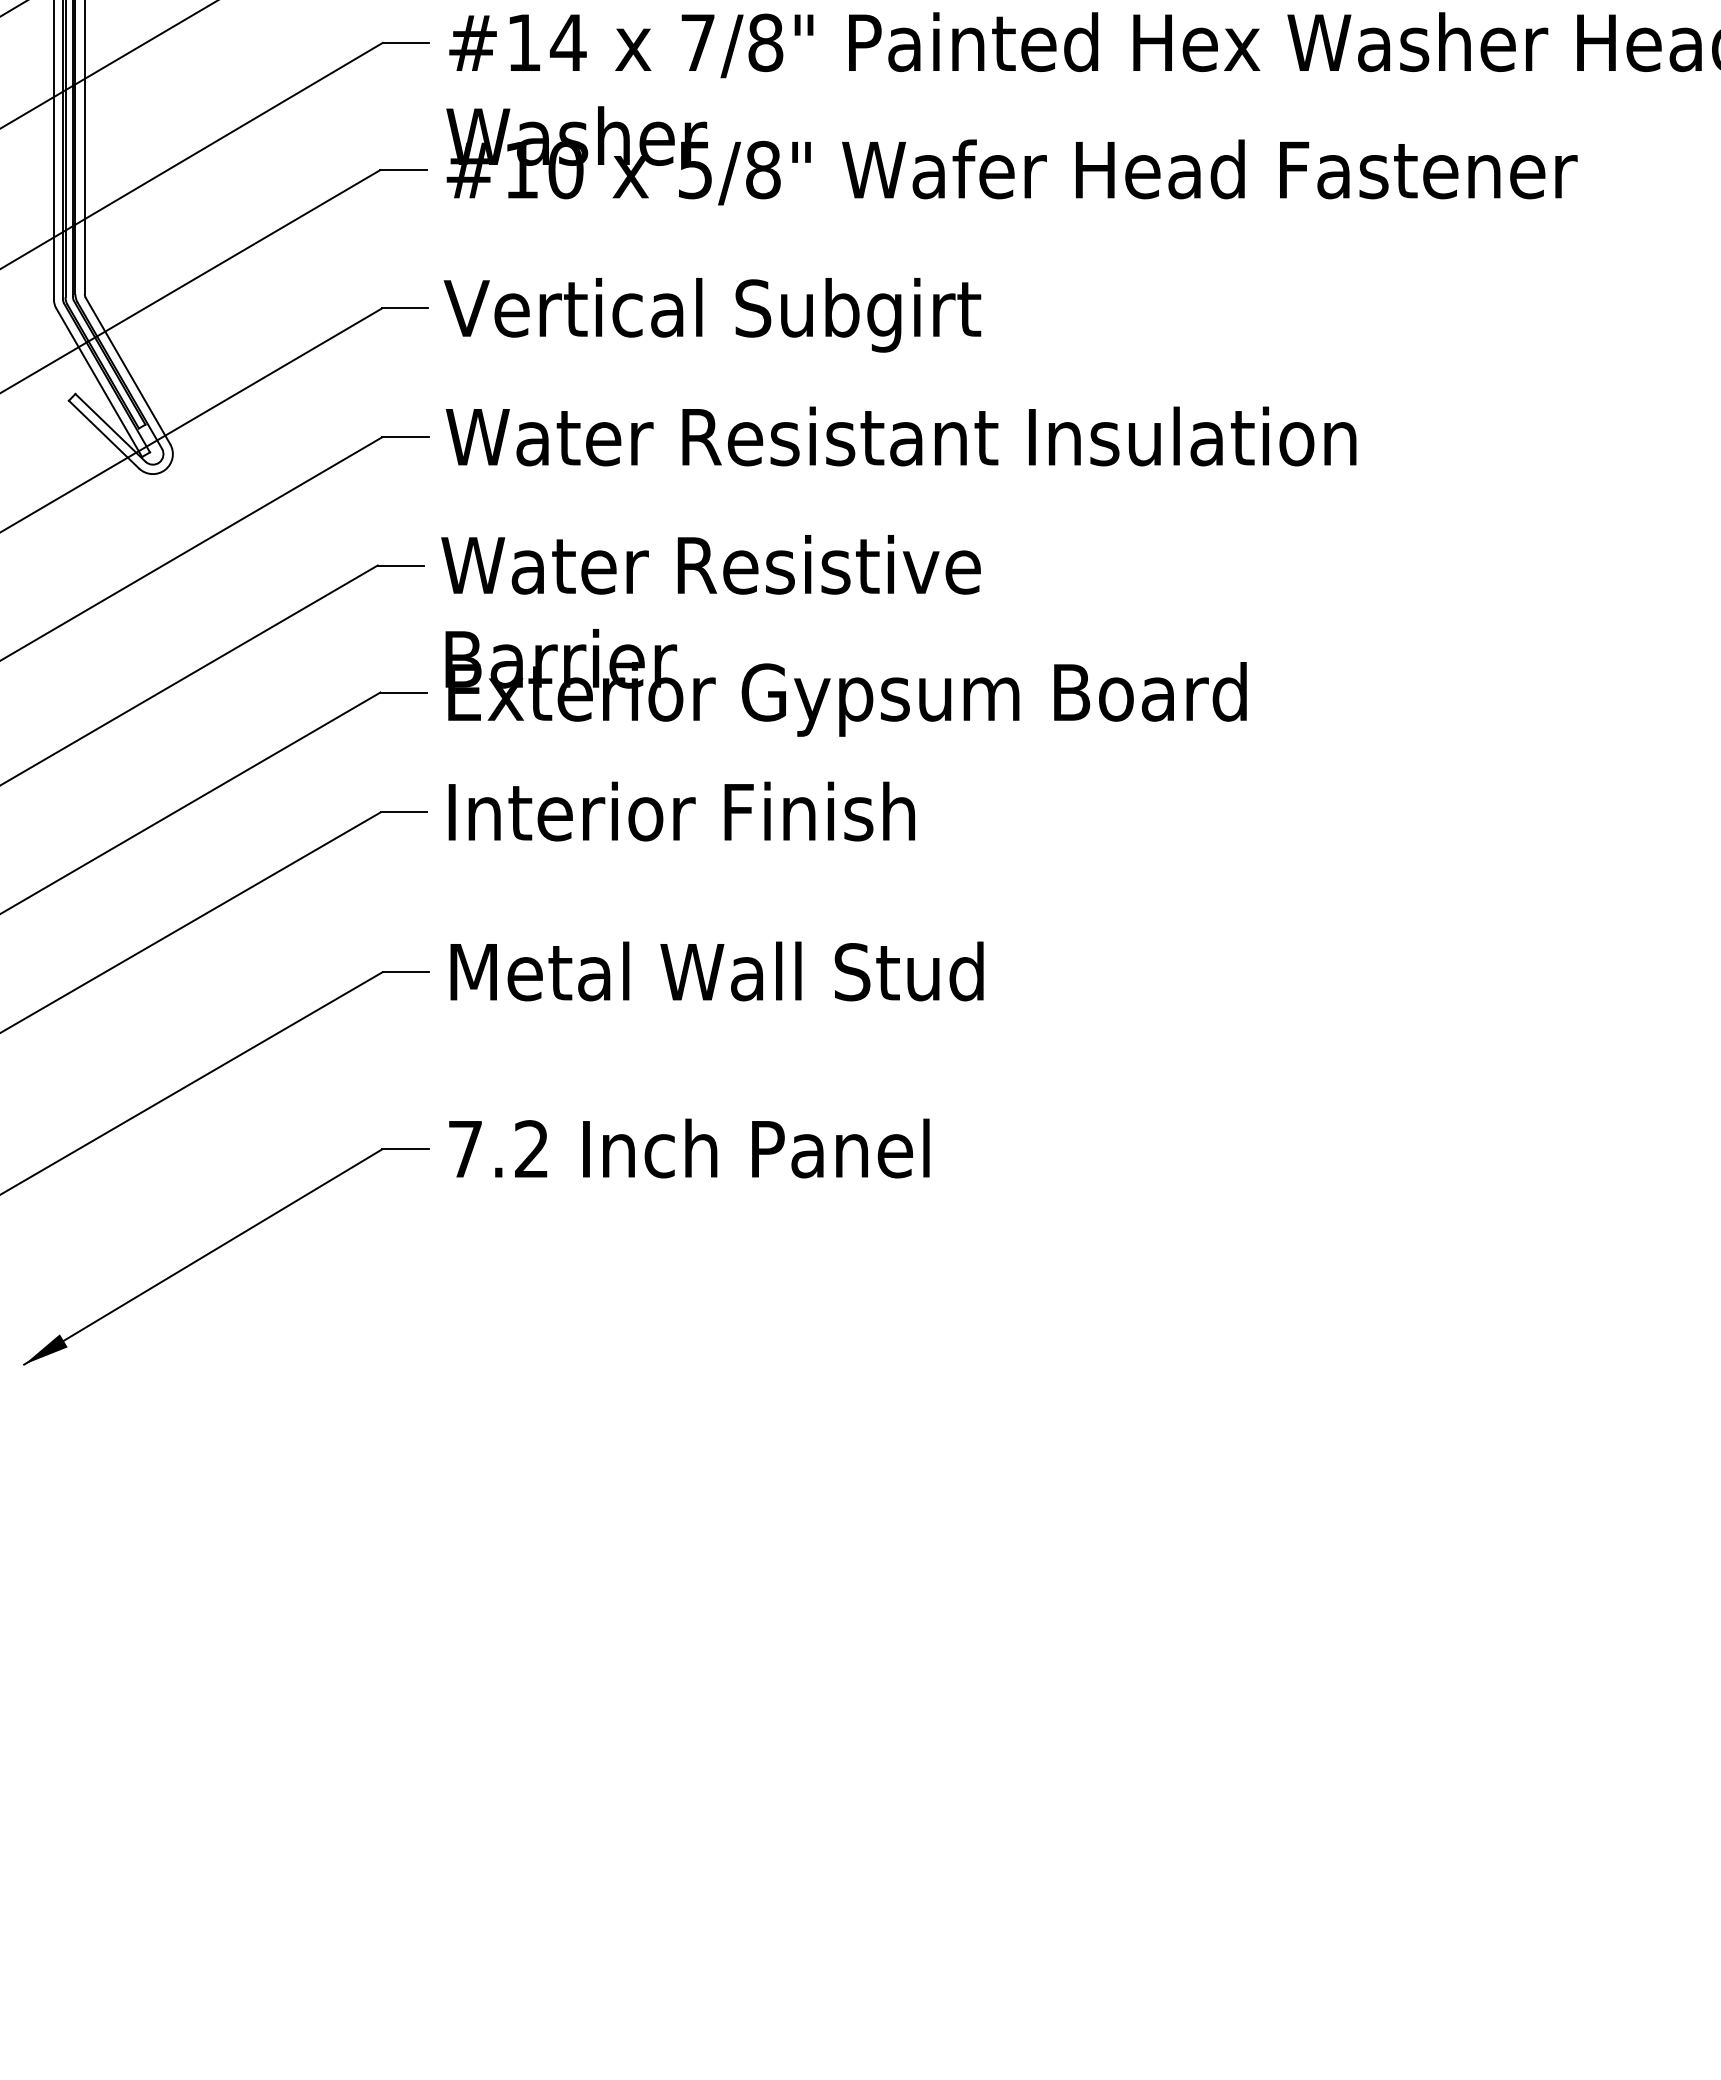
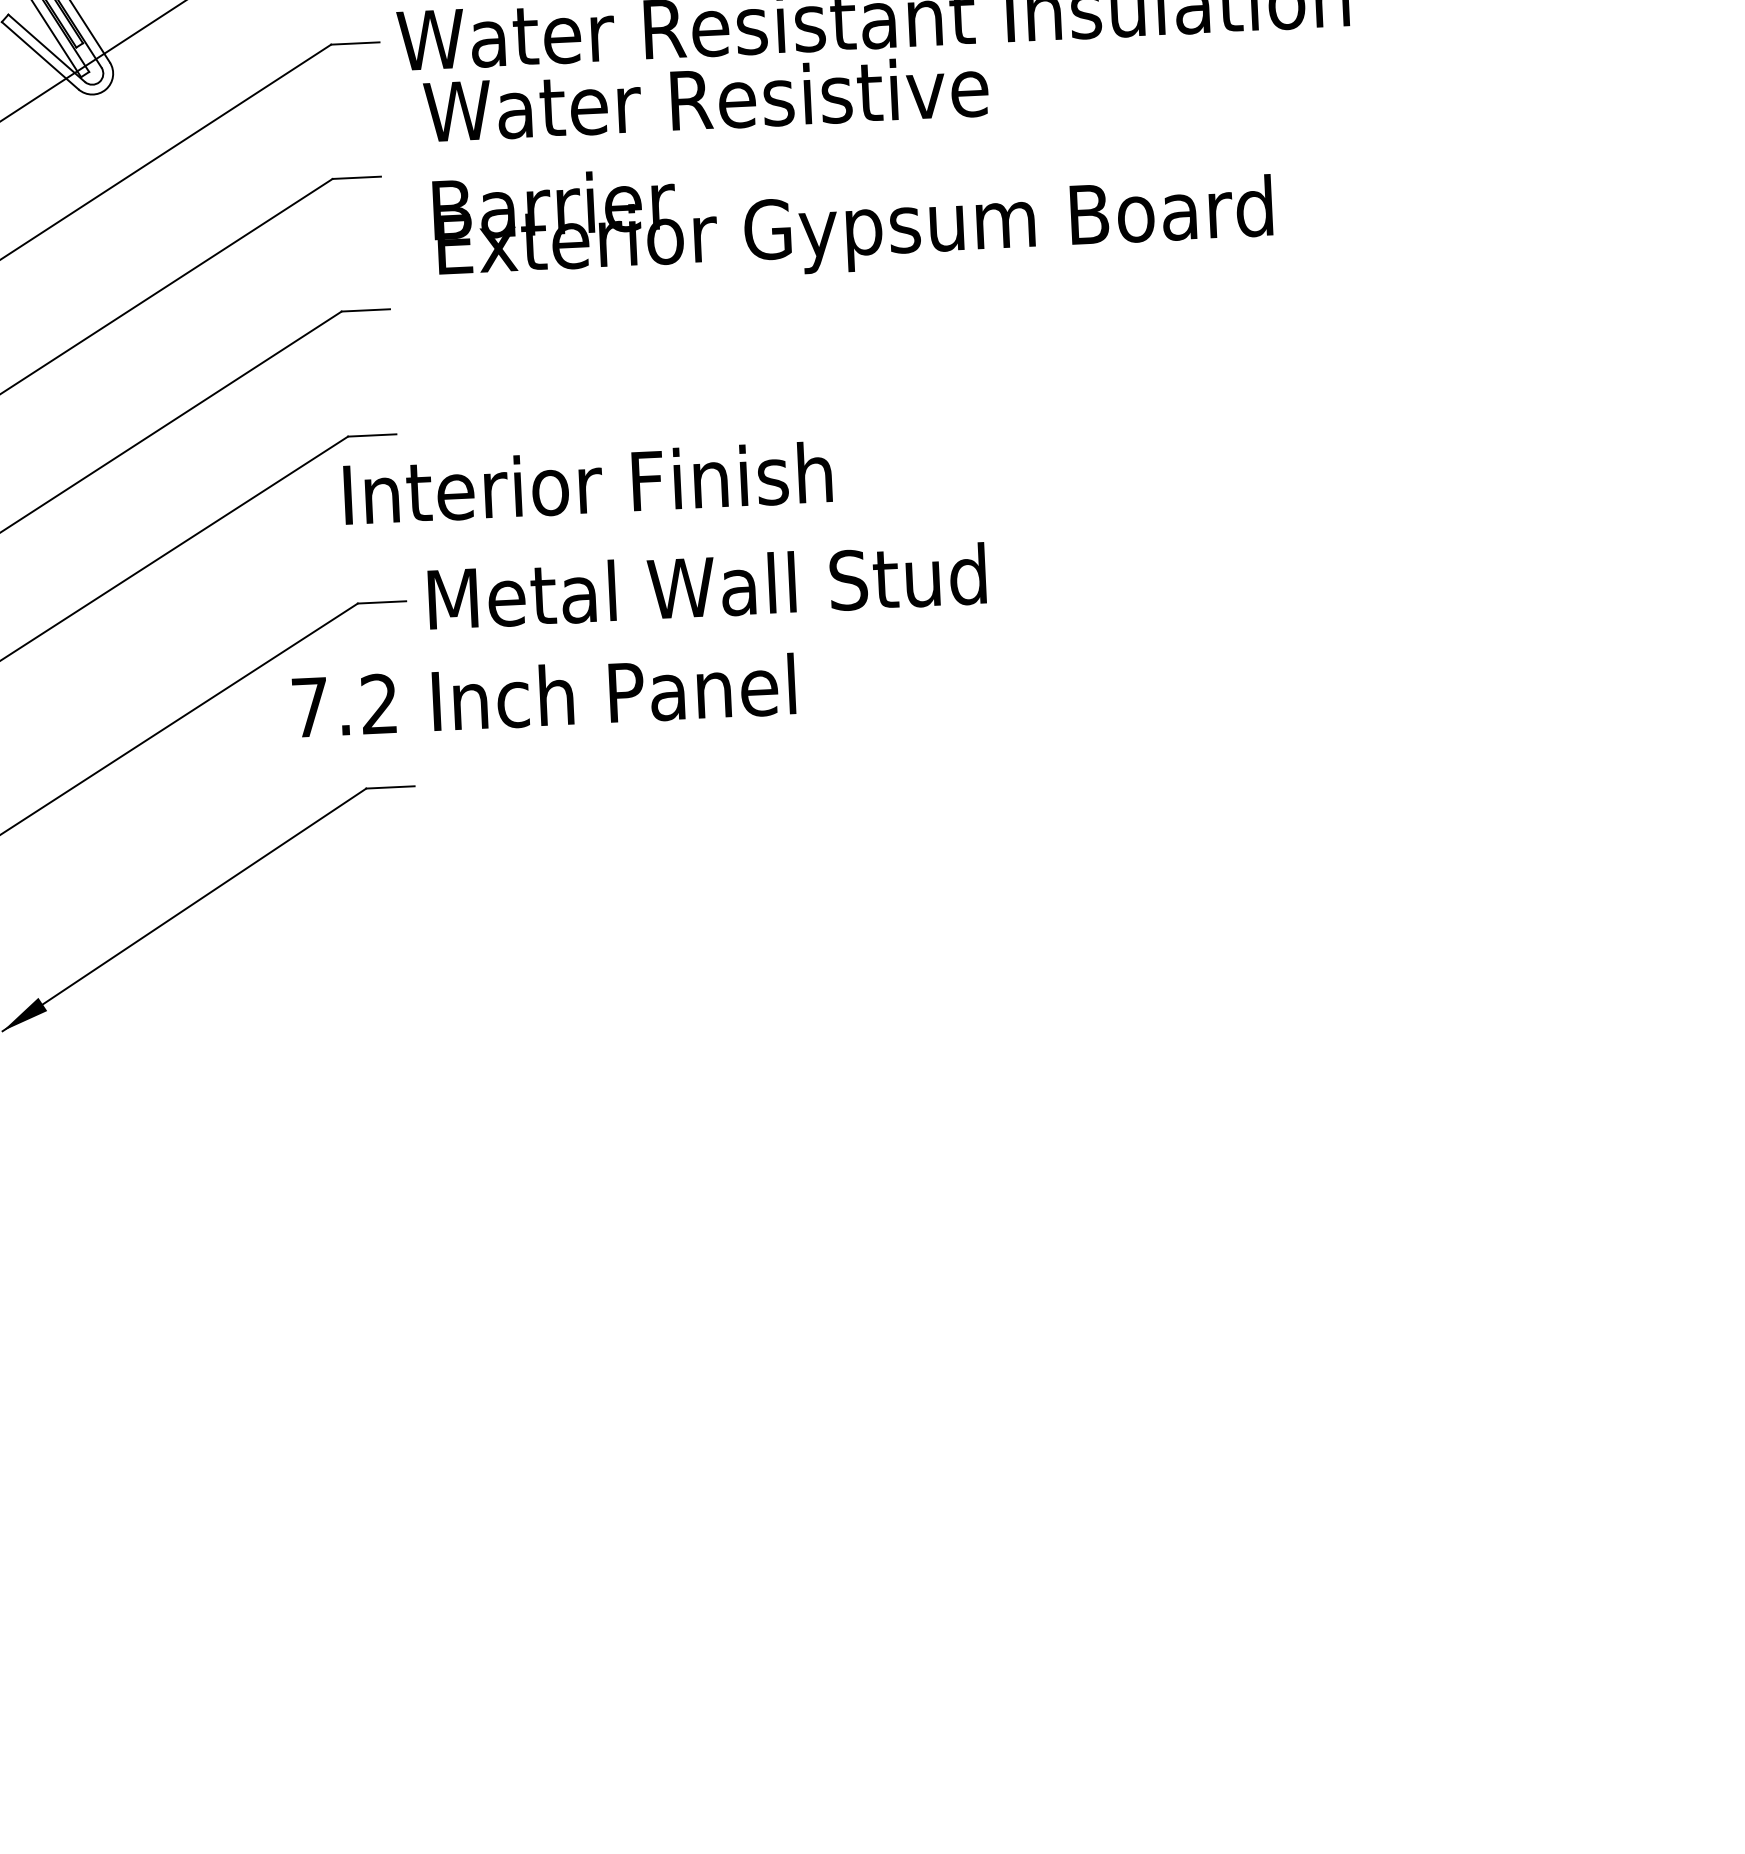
text: (843, 635) -> (847, 166), moved
text: (681, 811) -> (587, 483), moved
text: (689, 1148) -> (544, 695), moved

